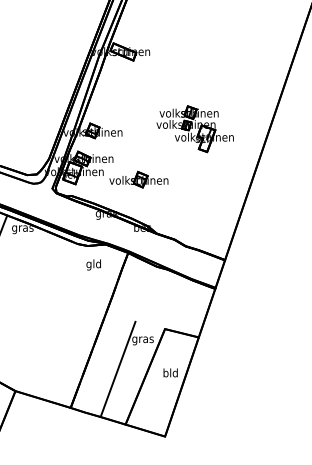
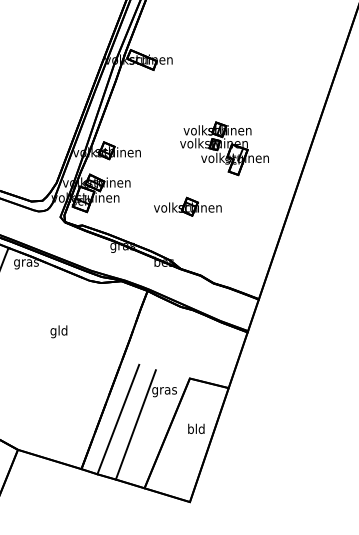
part: (138, 179) -> (187, 206), moved
text: (93, 264) -> (58, 331), moved
line: (102, 364) -> (118, 419), added

